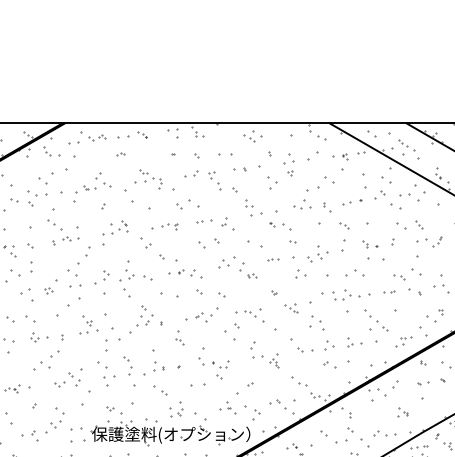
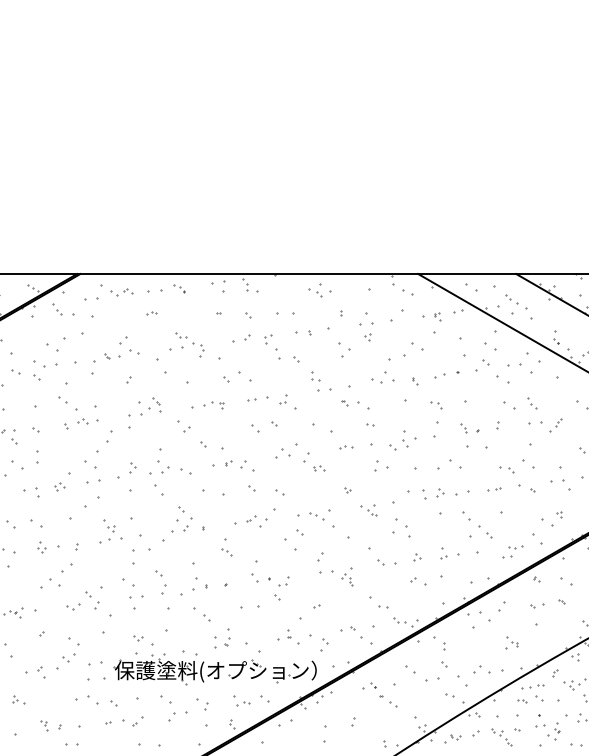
part: (327, 207) -> (415, 381), size x0.62
part: (31, 294) -> (37, 492), size x0.62
part: (347, 294) -> (440, 492), size x0.62
part: (329, 345) -> (417, 557), size x0.62

